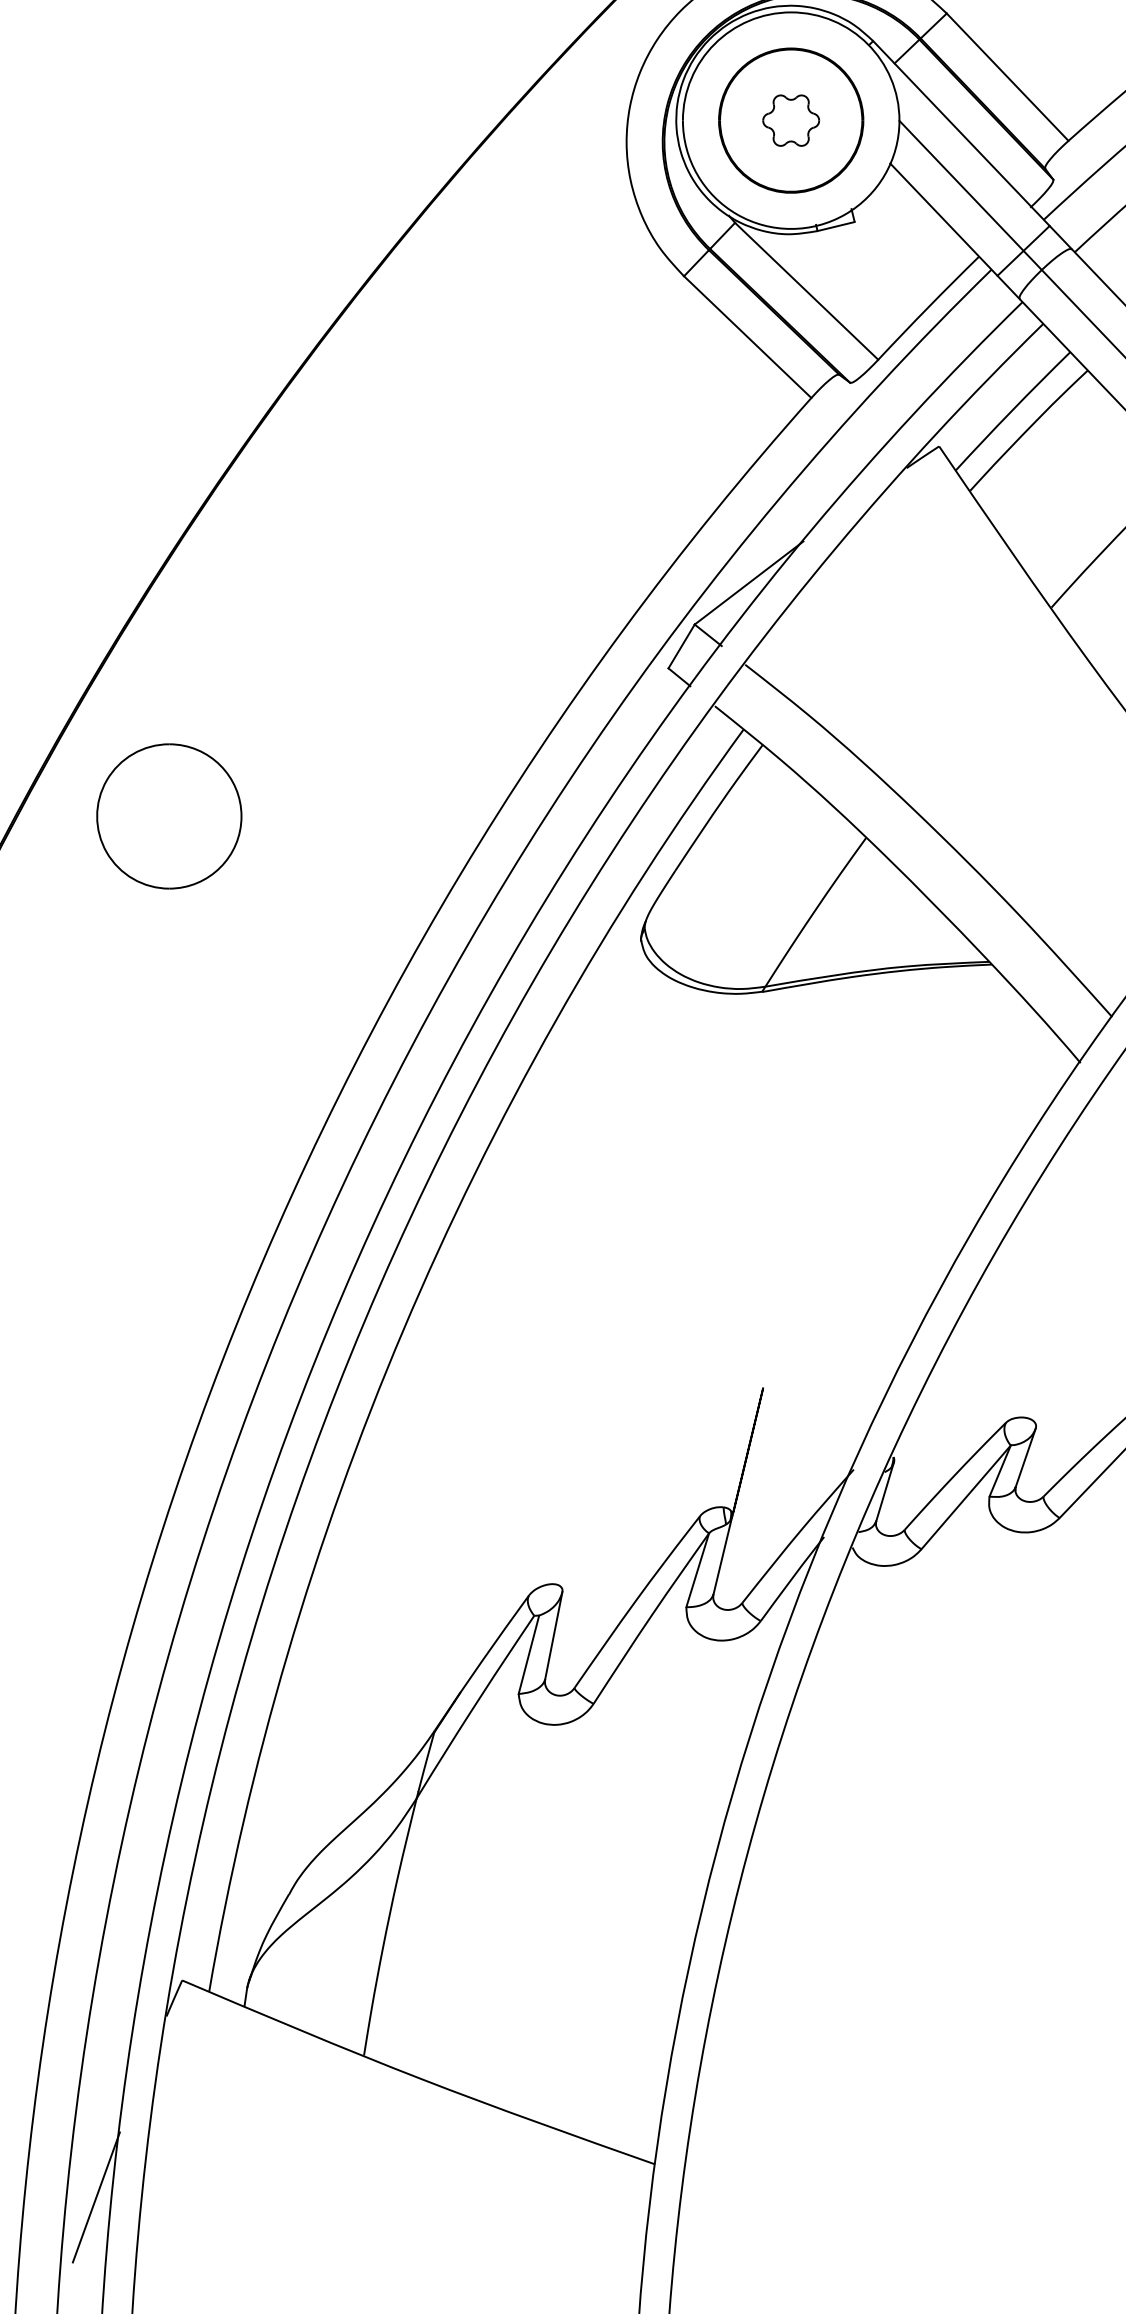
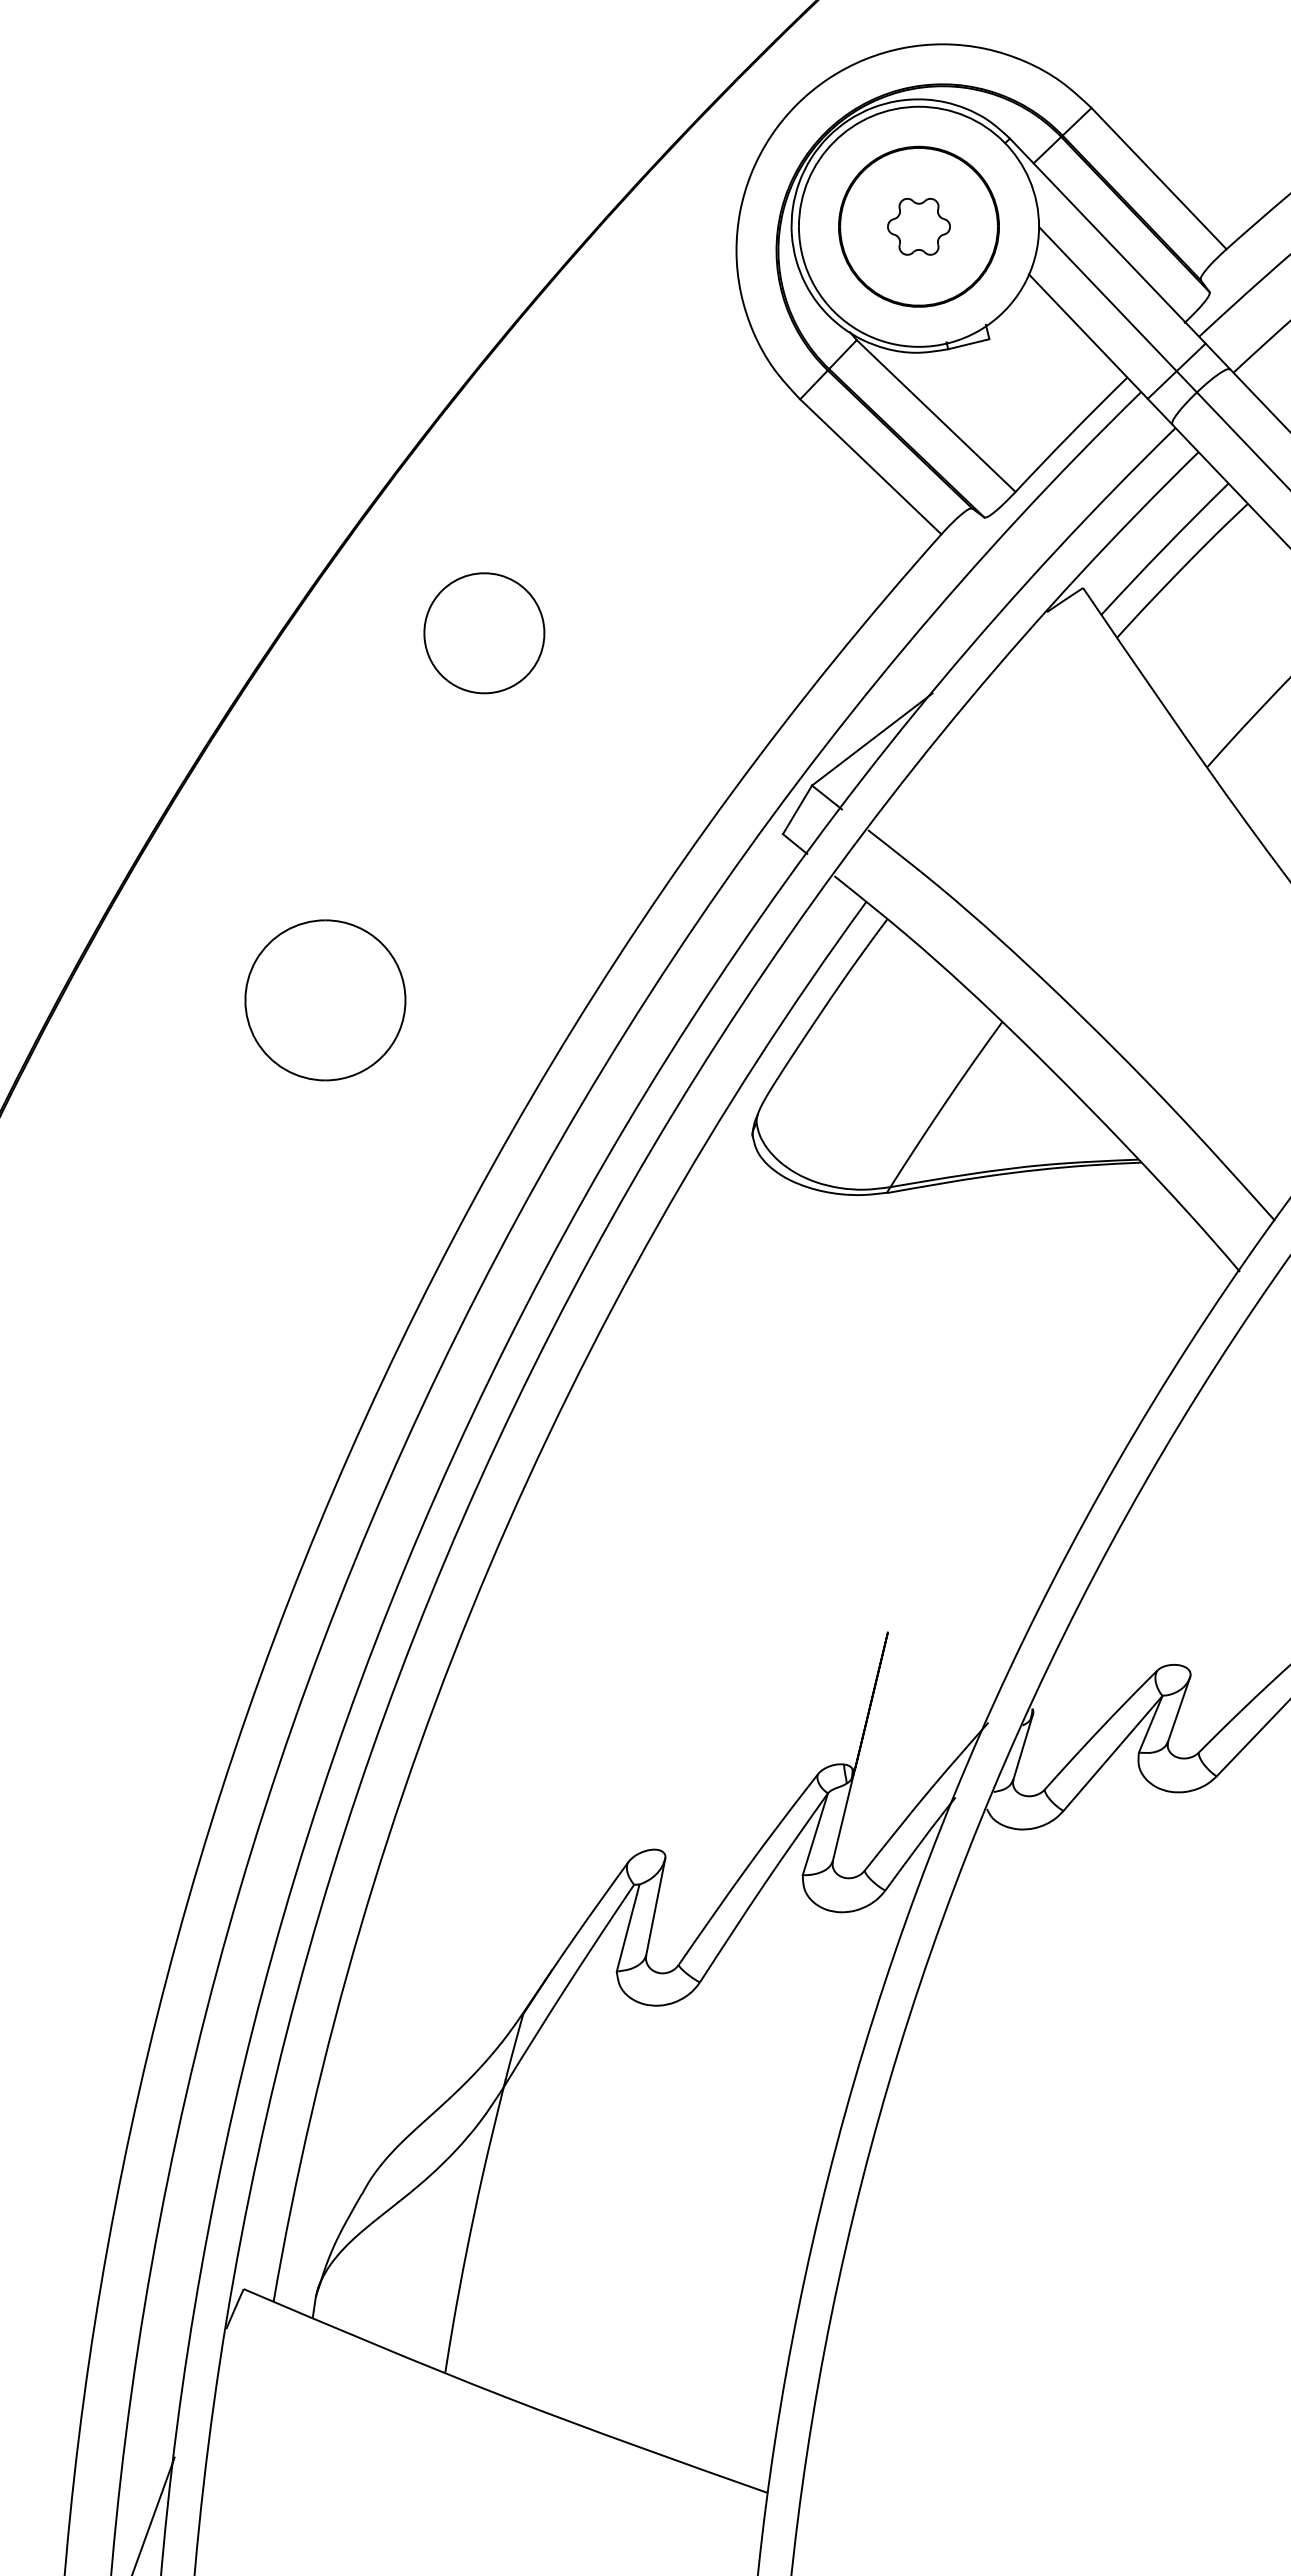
part: (399, 487) -> (484, 633), added
part: (169, 816) -> (325, 1000), moved

